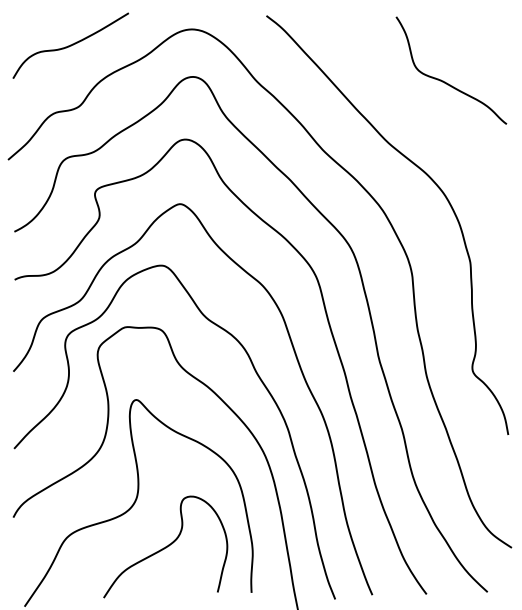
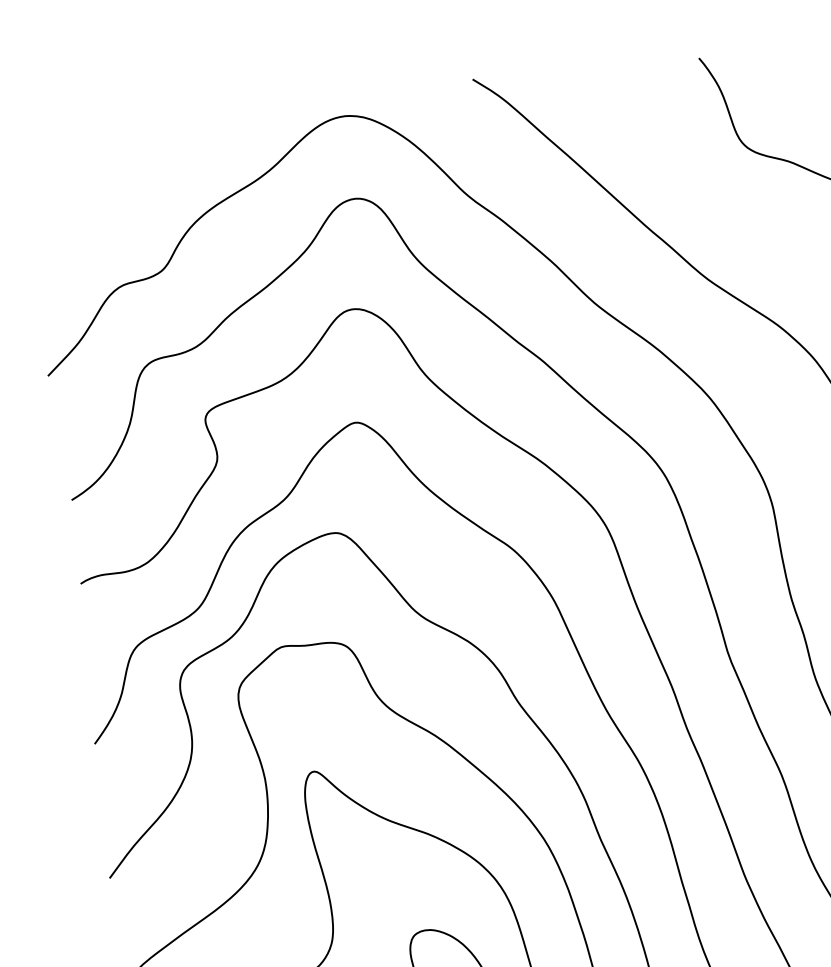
curve: (70, 45) -> (136, 165), removed

